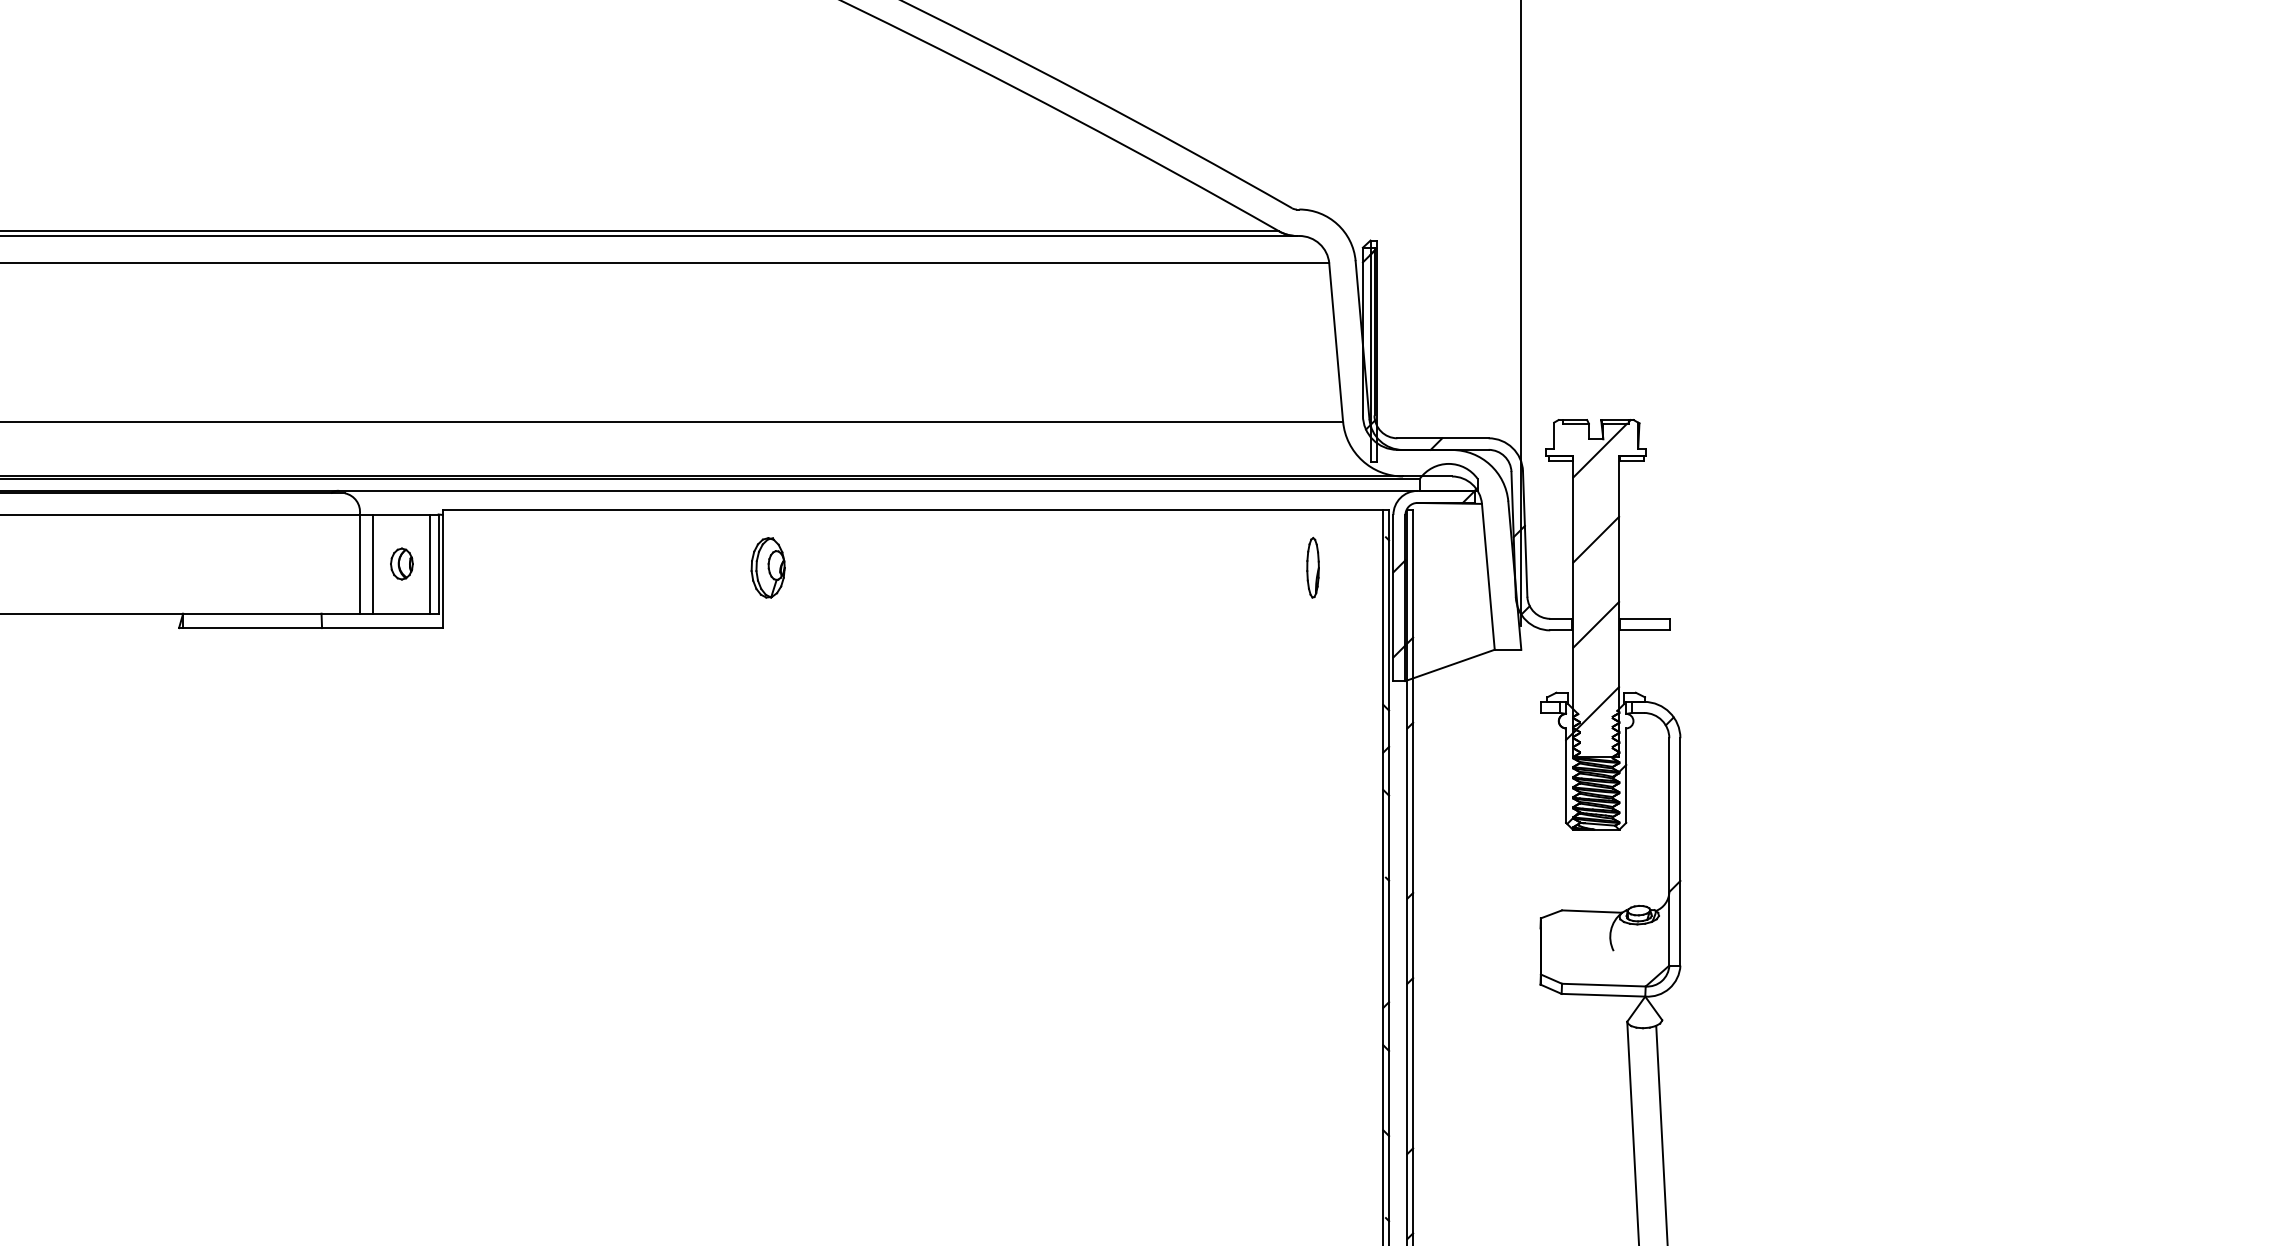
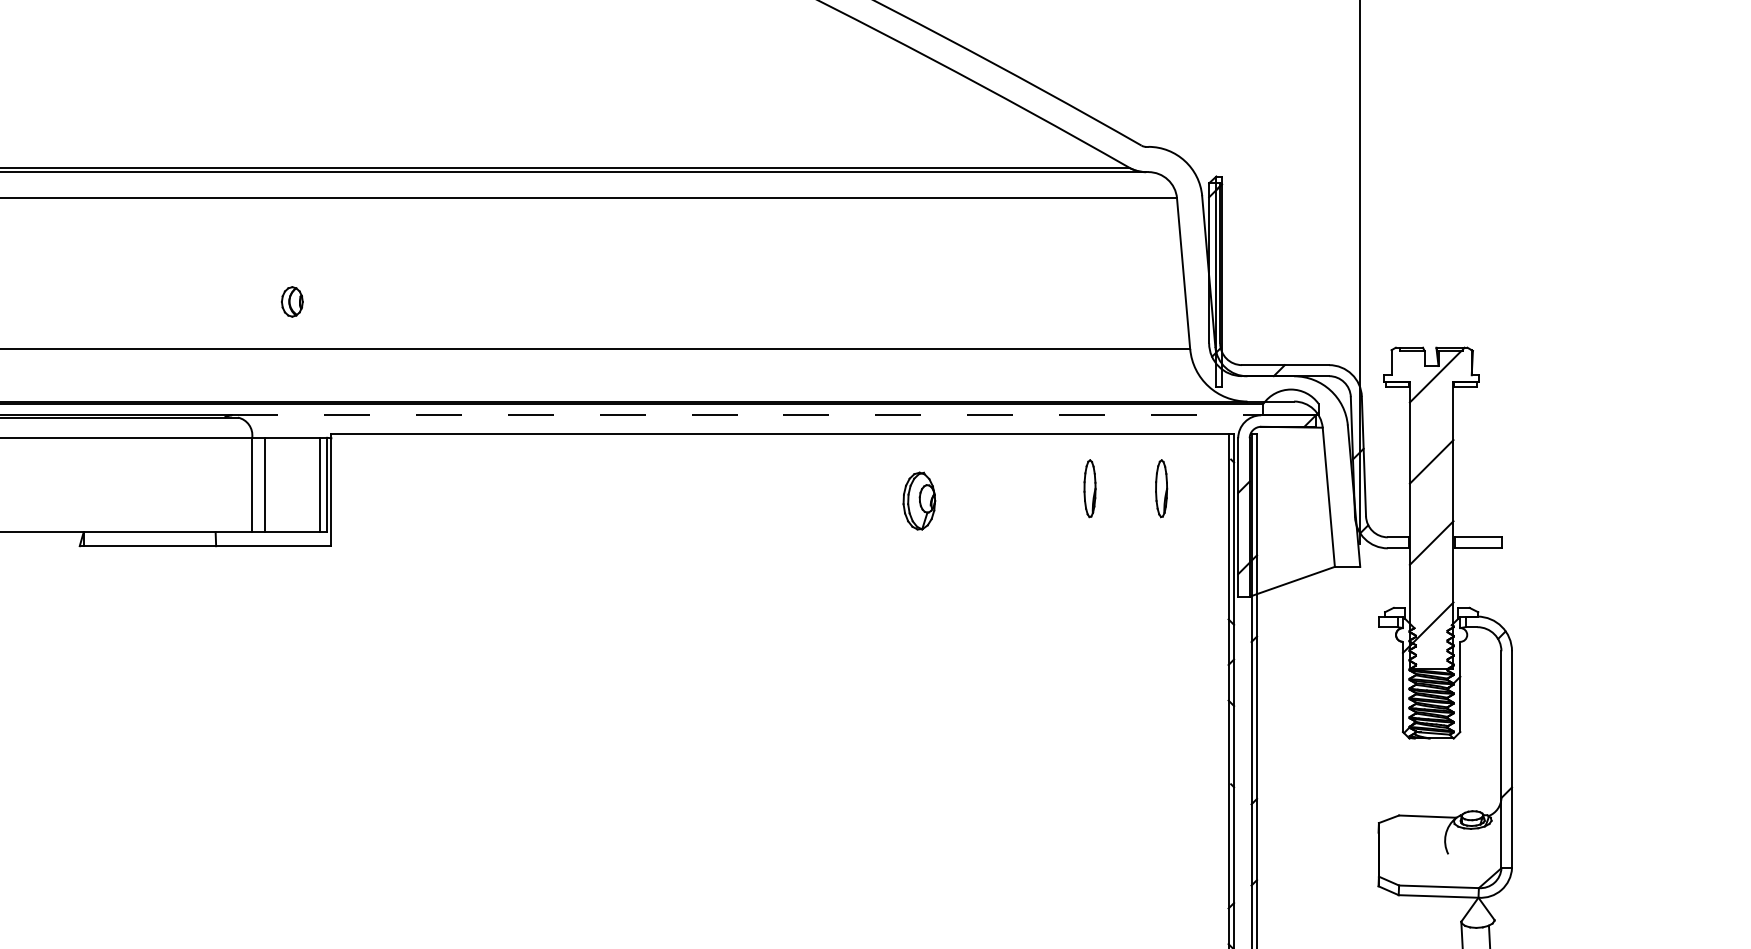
line: (878, 490) -> (746, 414), solid -> dashed
part: (401, 563) -> (291, 301), moved
part: (767, 567) -> (918, 500), moved
part: (1237, 567) -> (1089, 488), added

